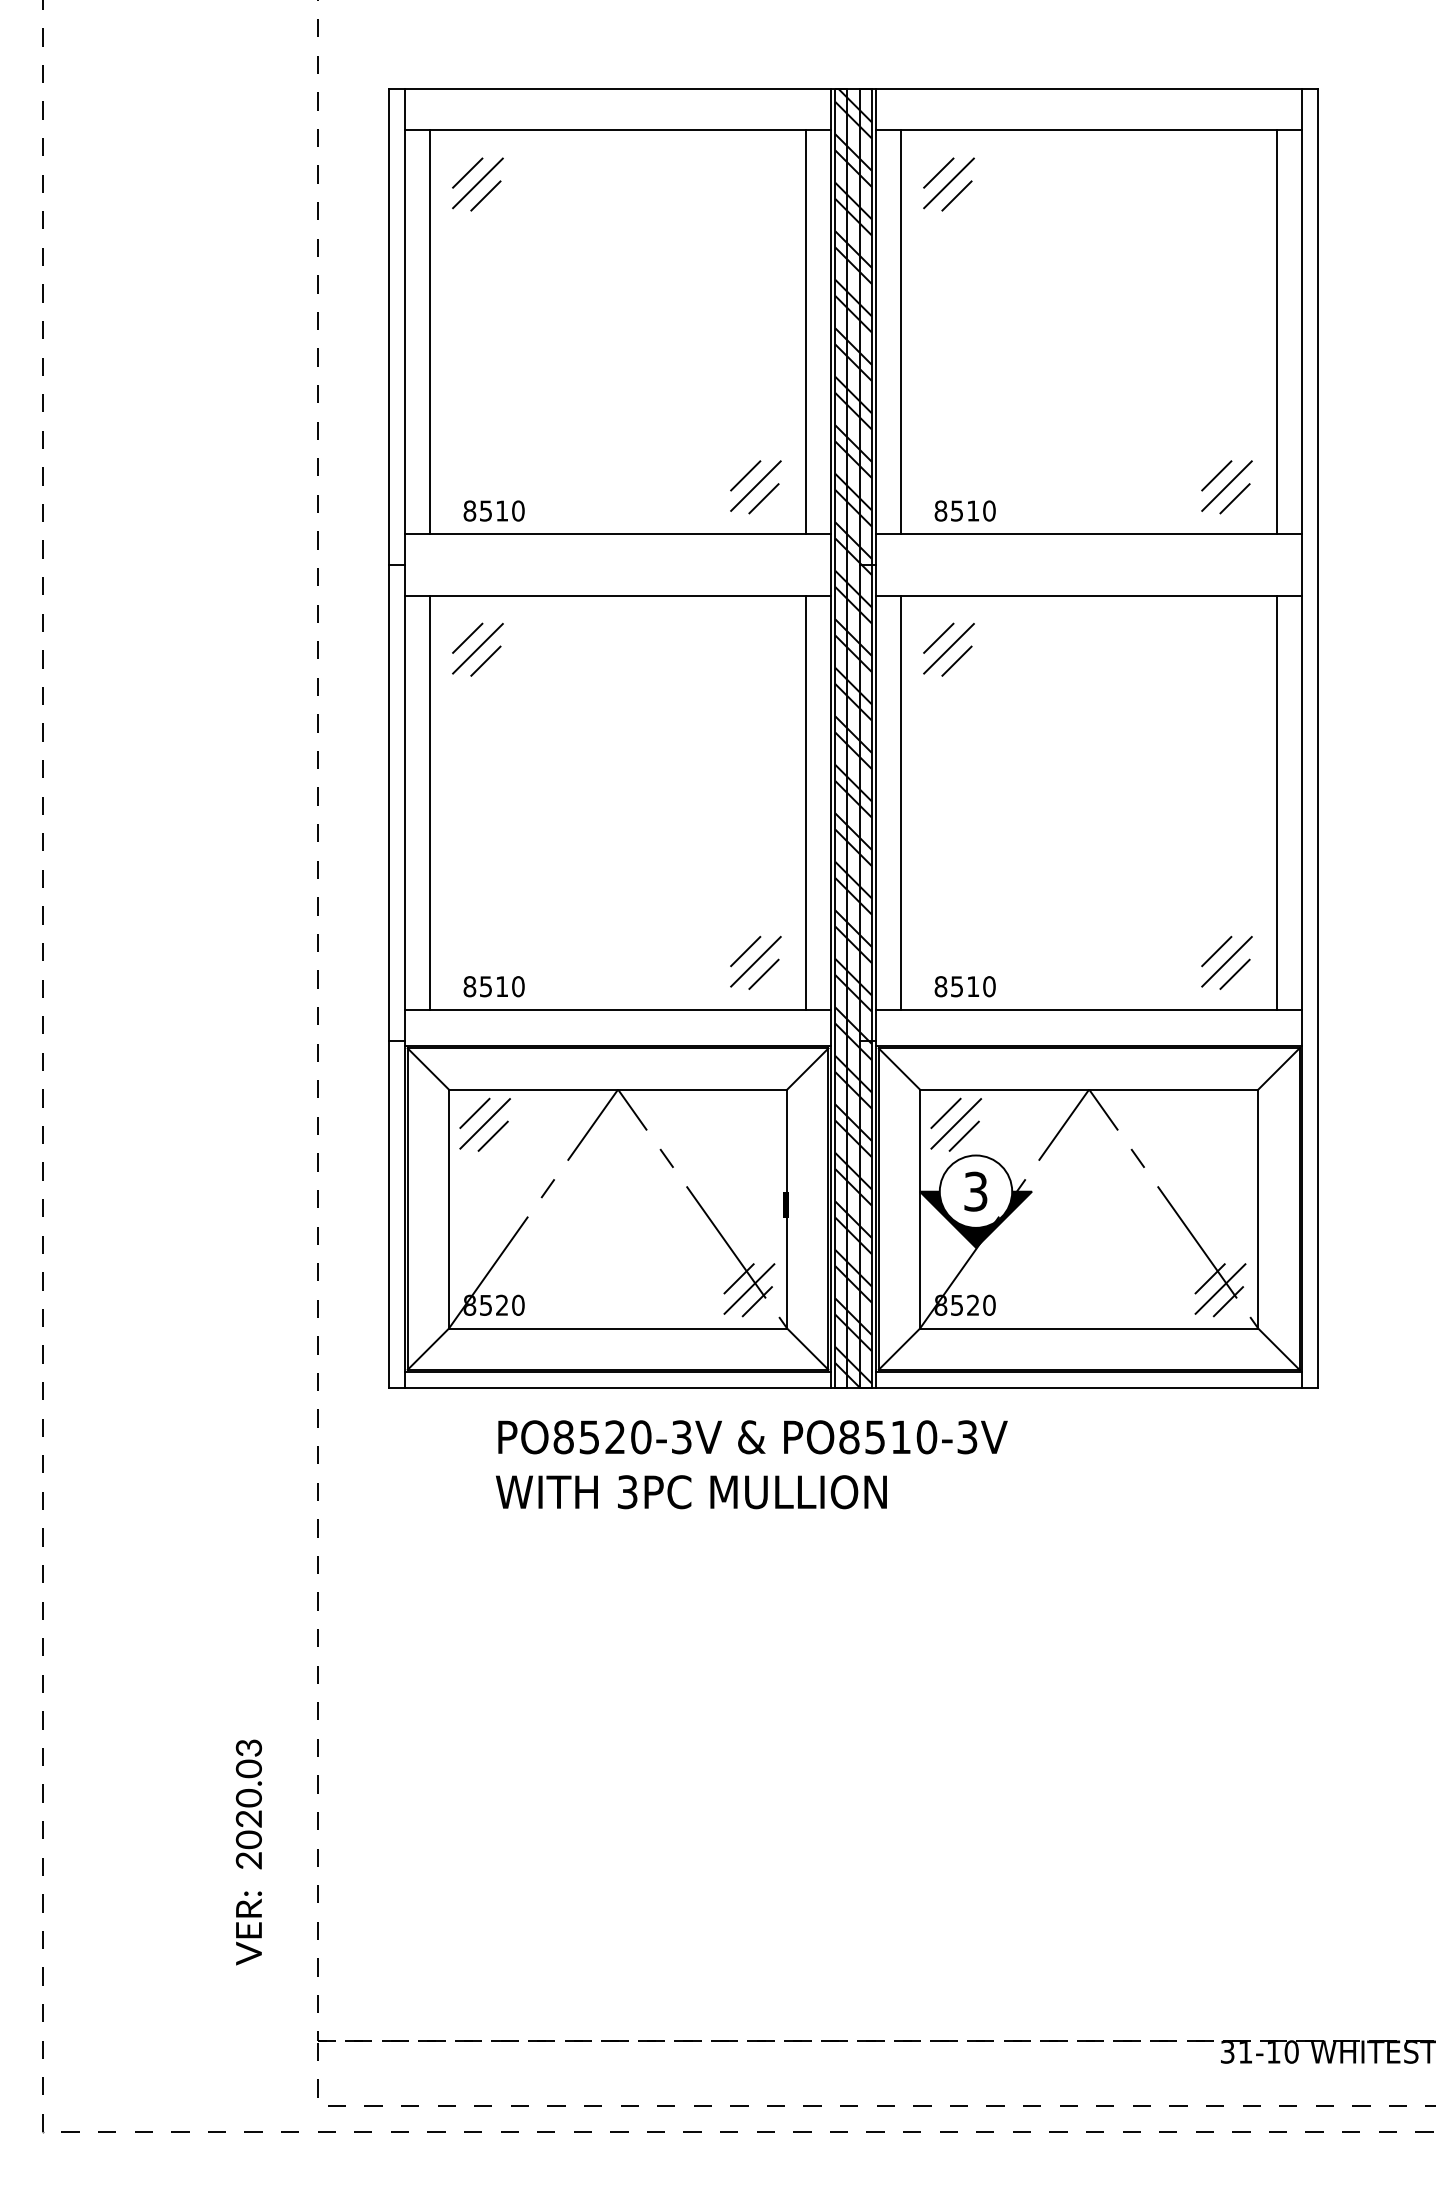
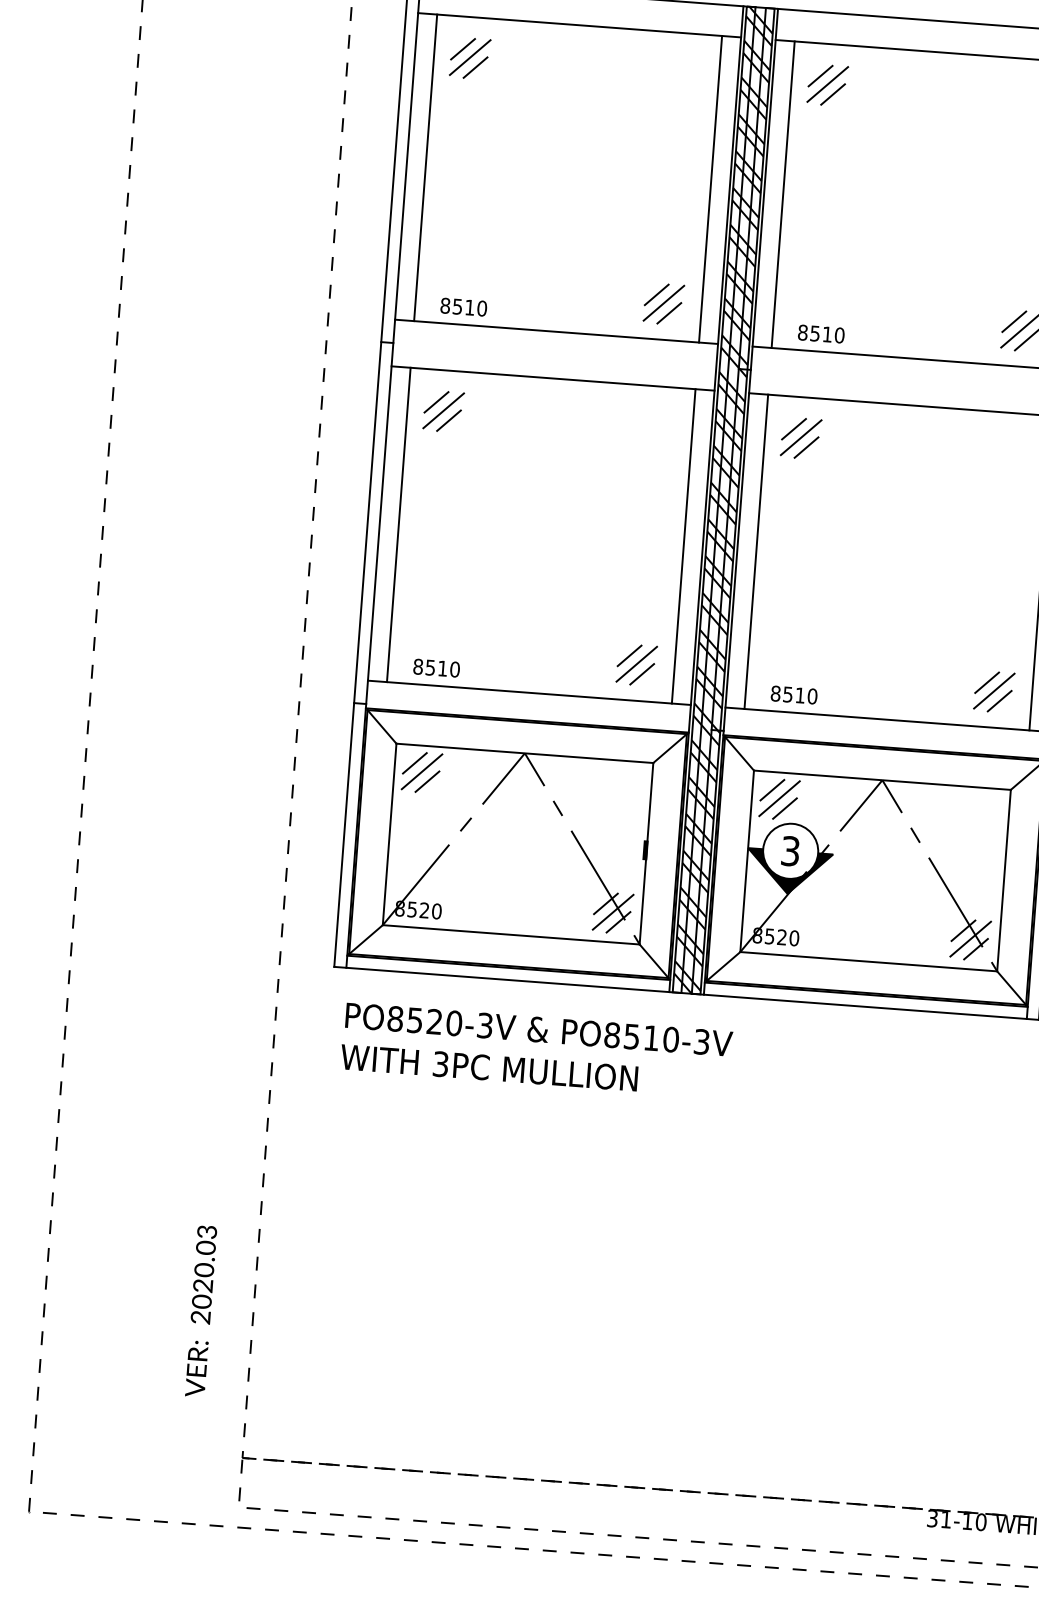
text: (751, 1464) -> (536, 1050), moved

